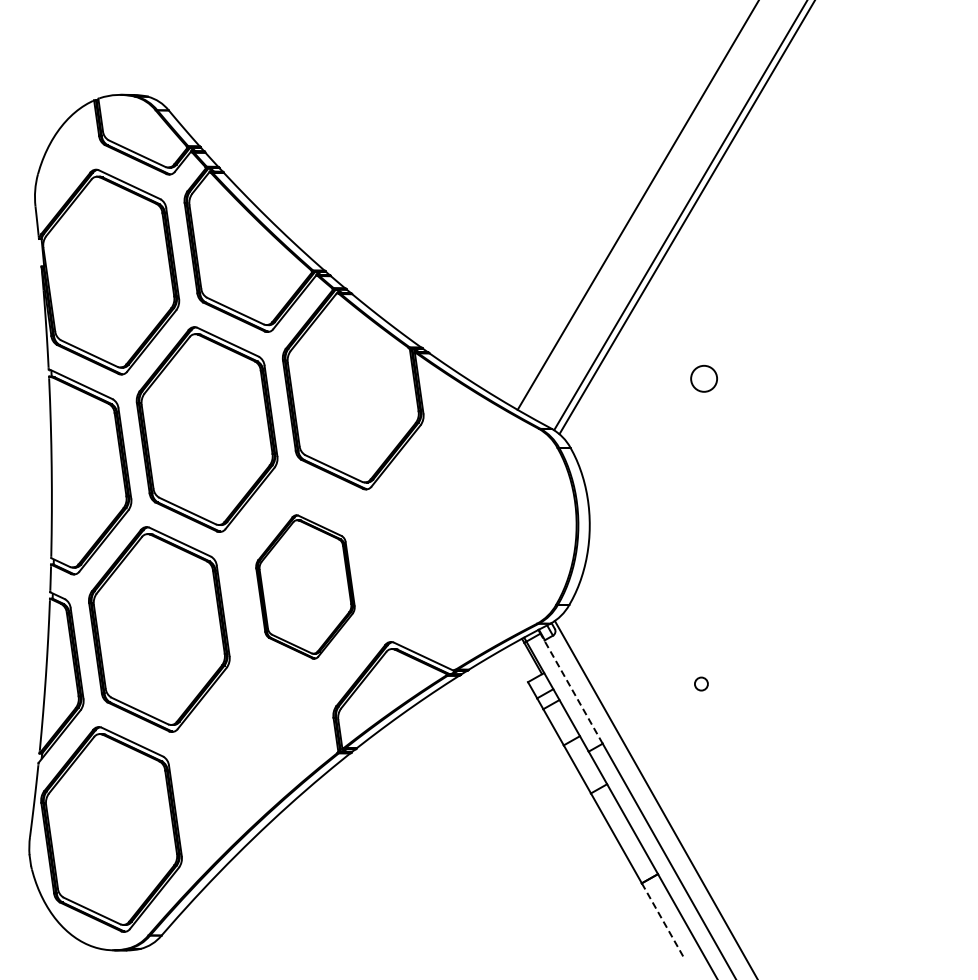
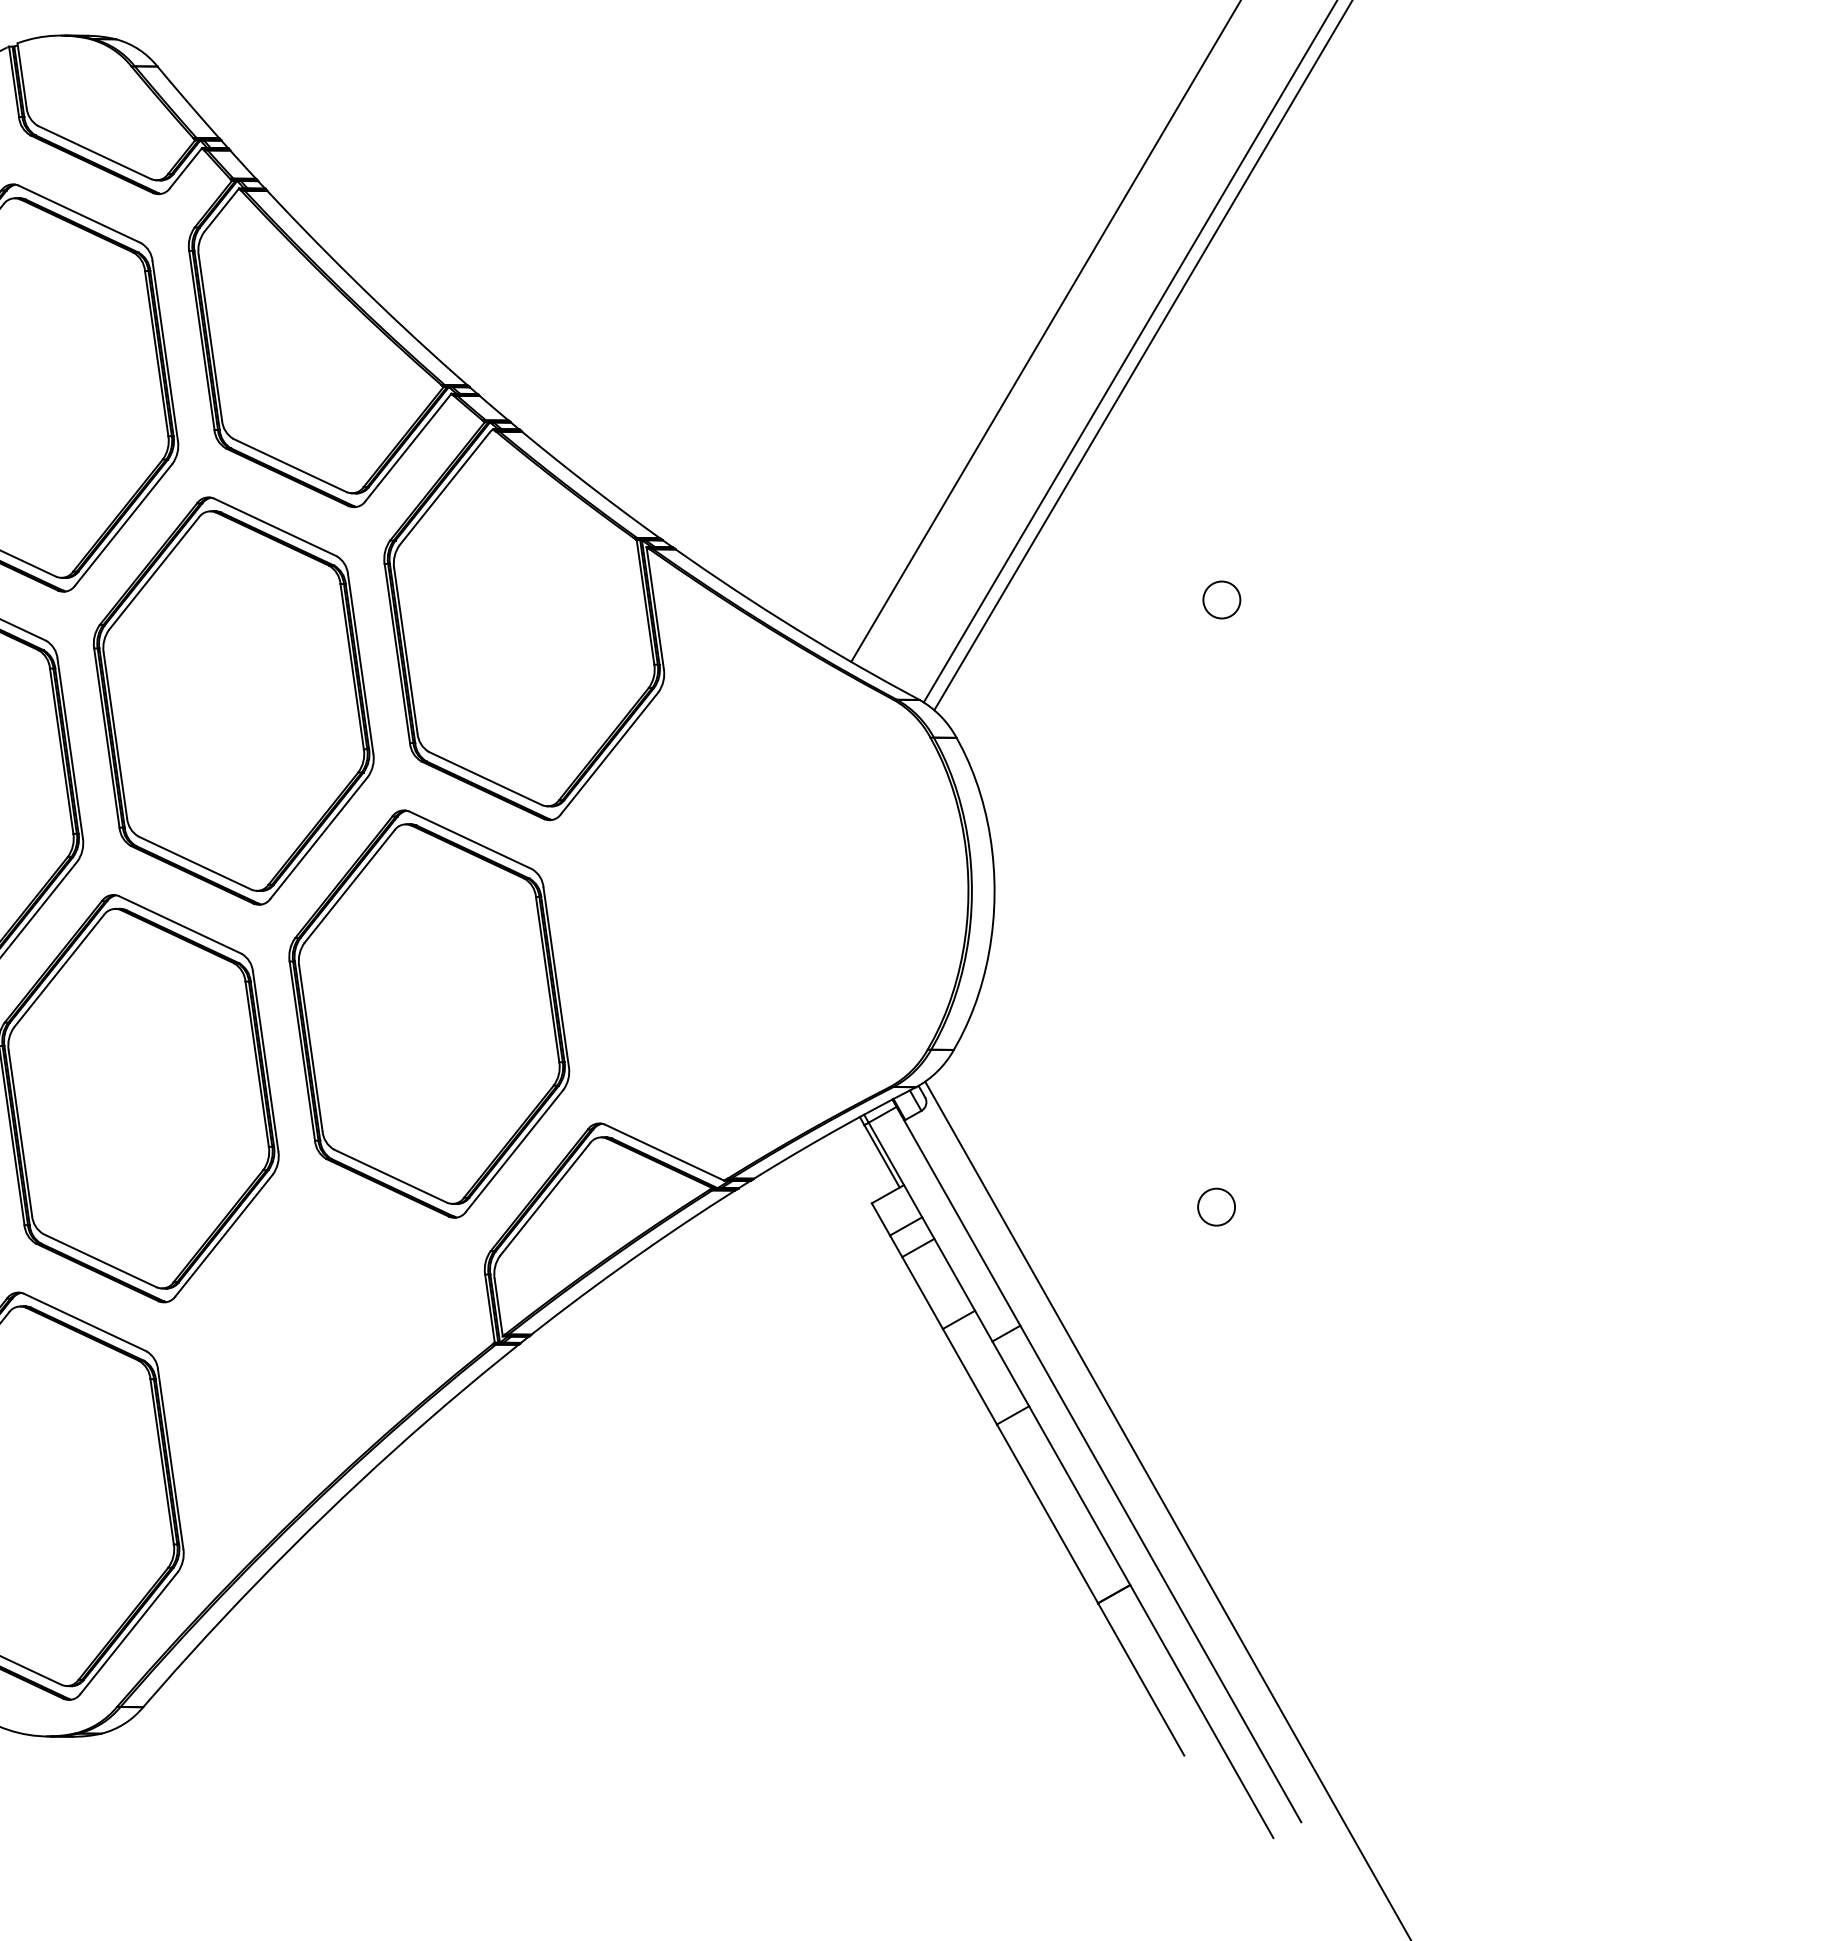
circle: (703, 378) -> (1220, 599), size x0.71
part: (305, 586) -> (429, 1013), size x1.43
circle: (701, 683) -> (1216, 1205), size x1.43
line: (571, 688) -> (958, 1215), dashed -> solid
line: (663, 921) -> (1141, 1679), dashed -> solid

